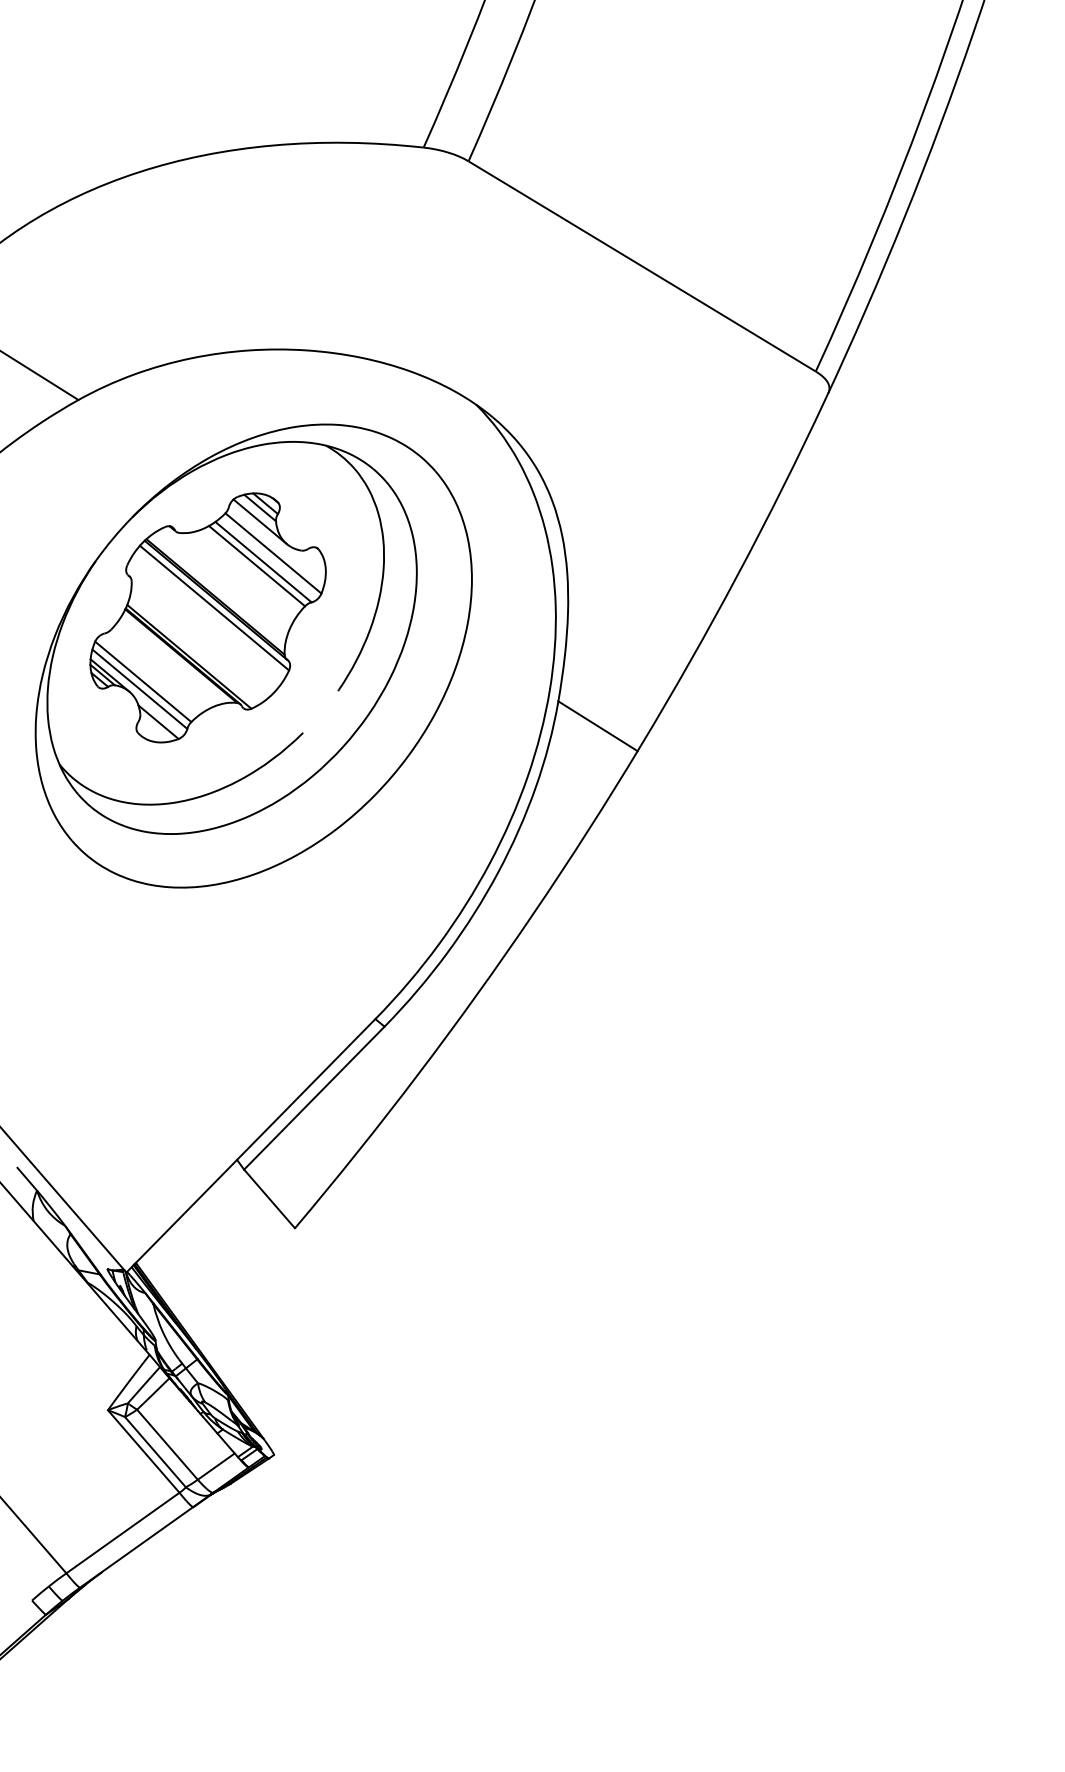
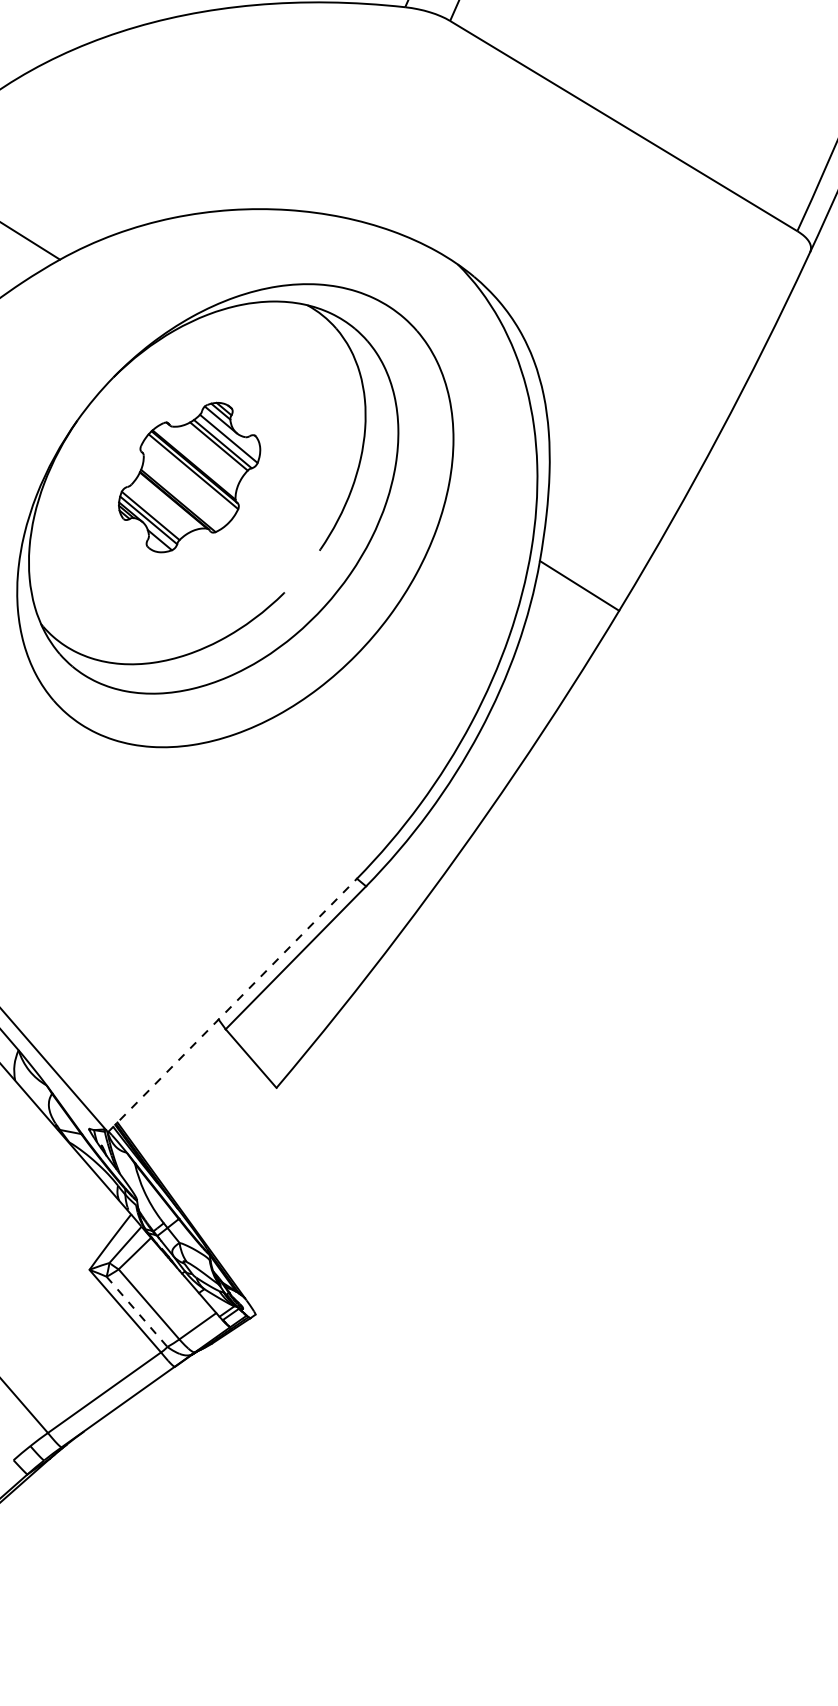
part: (207, 617) -> (189, 477), size x0.6
line: (250, 1145) -> (232, 1005), solid -> dashed
line: (155, 1452) -> (137, 1312), solid -> dashed

